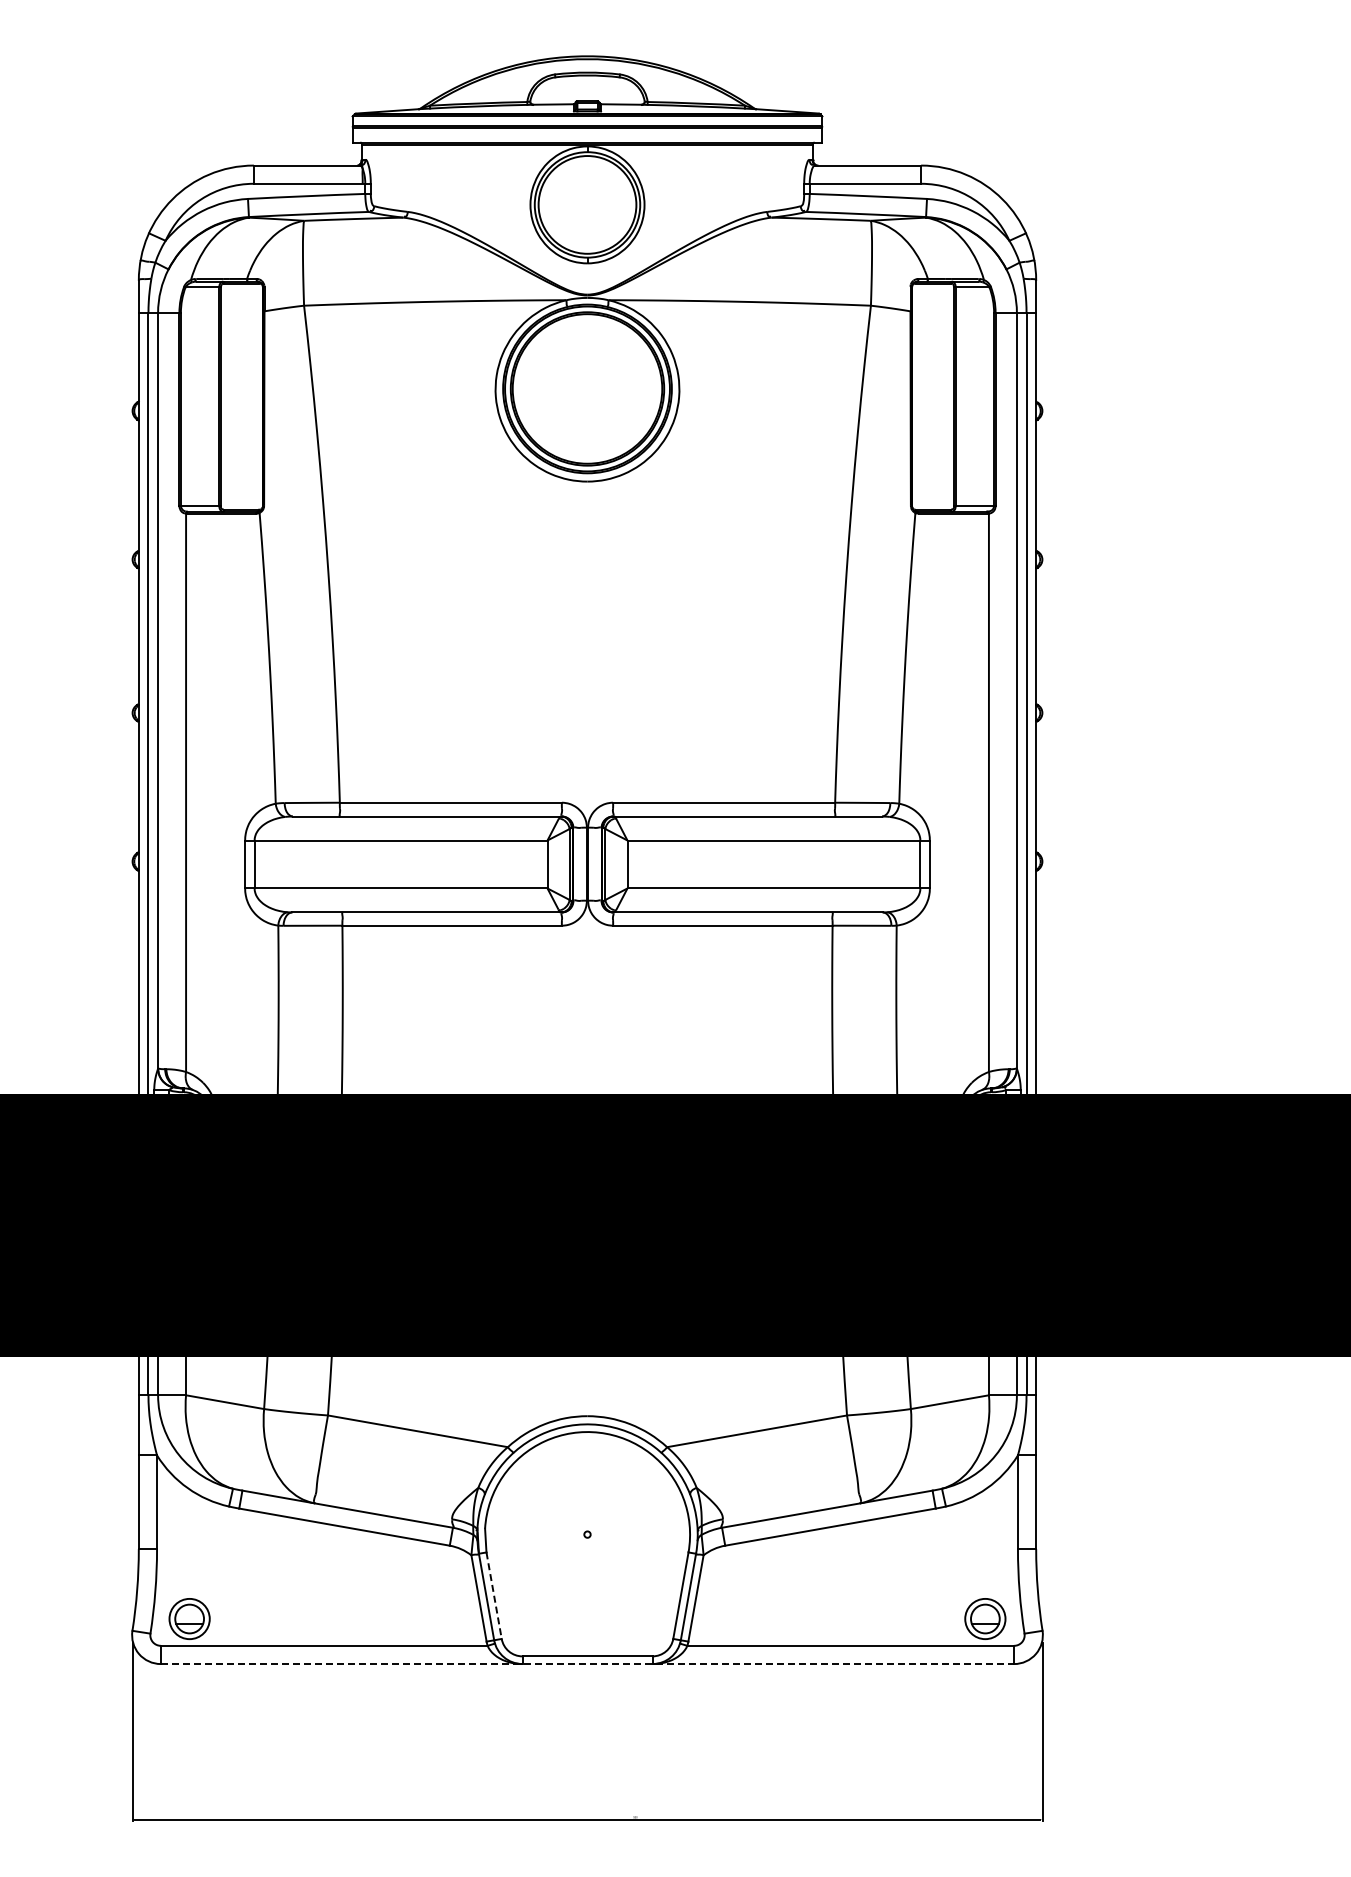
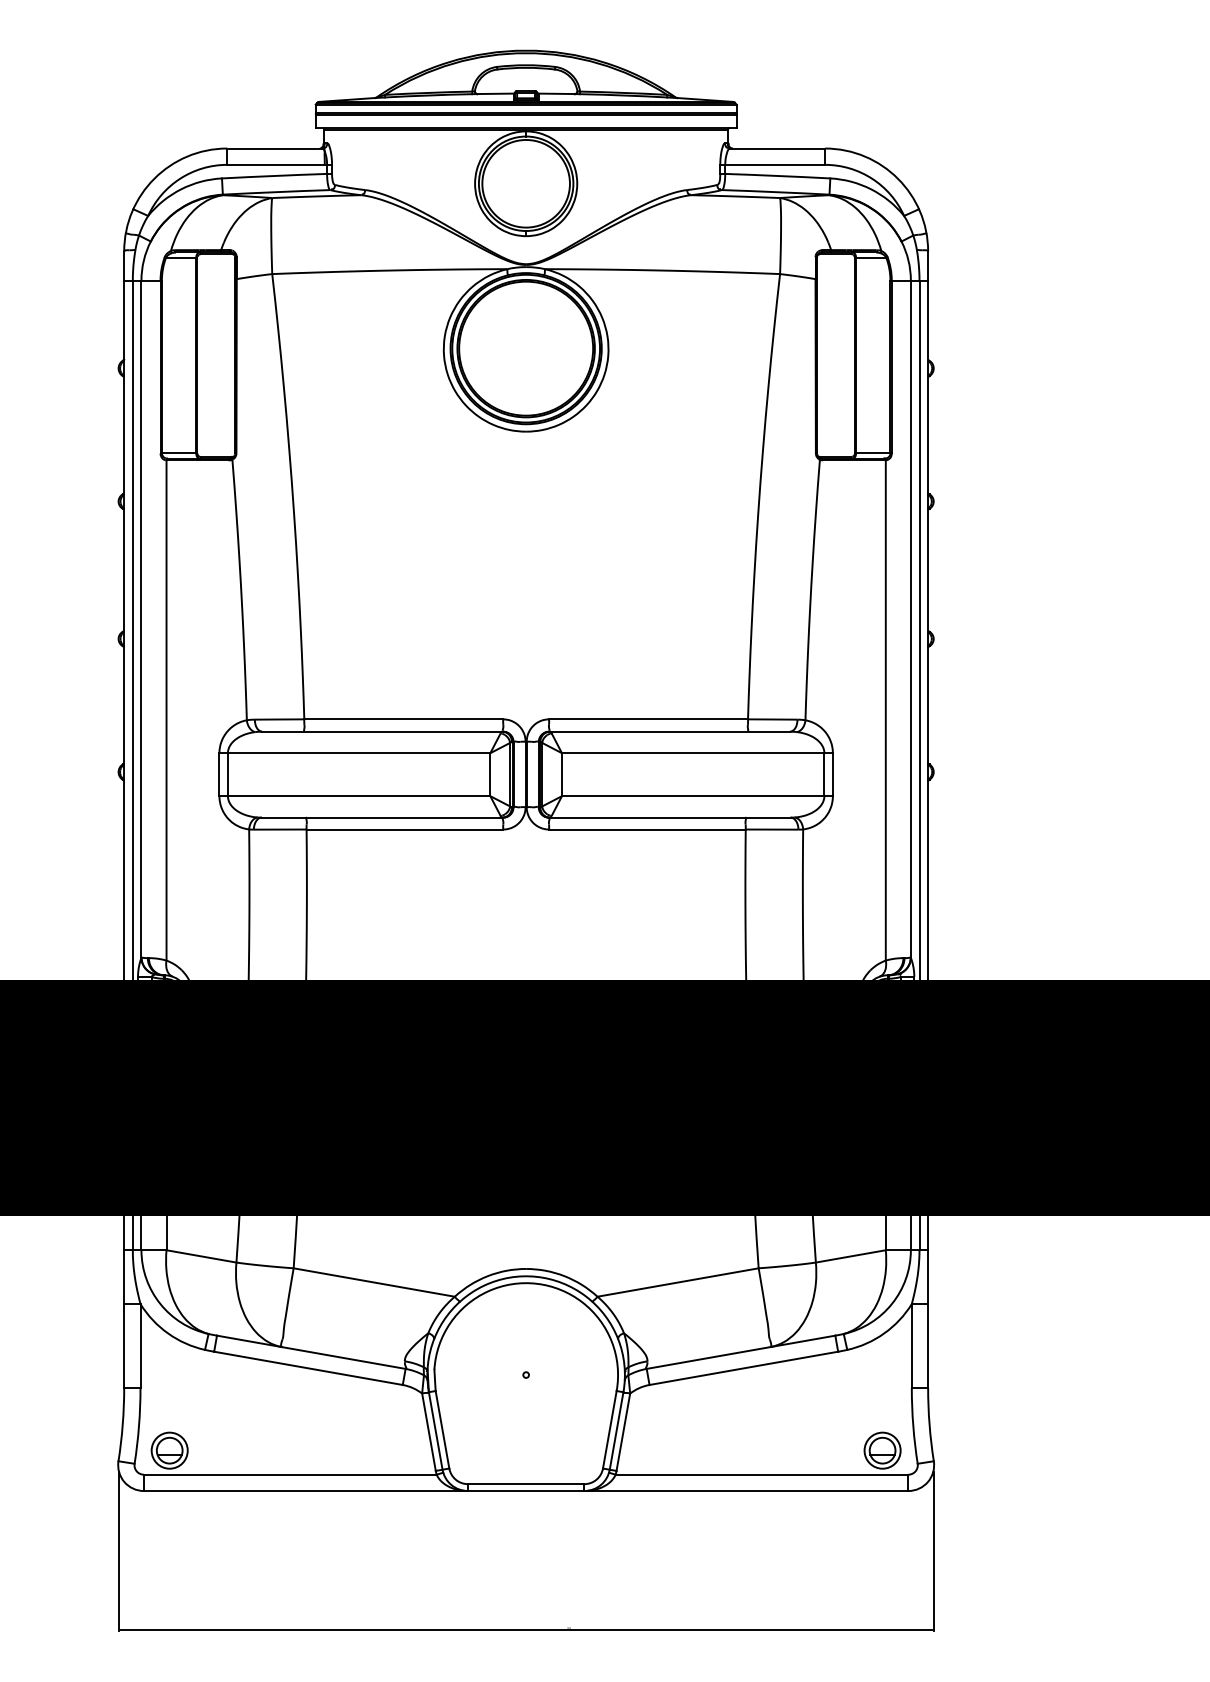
line: (494, 1595) -> (442, 1429), dashed -> solid
line: (587, 1664) -> (526, 1491), dashed -> solid

